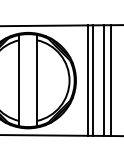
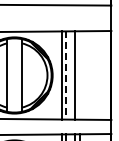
line: (93, 80) -> (66, 75), solid -> dashed
line: (110, 80) -> (80, 75), removed

